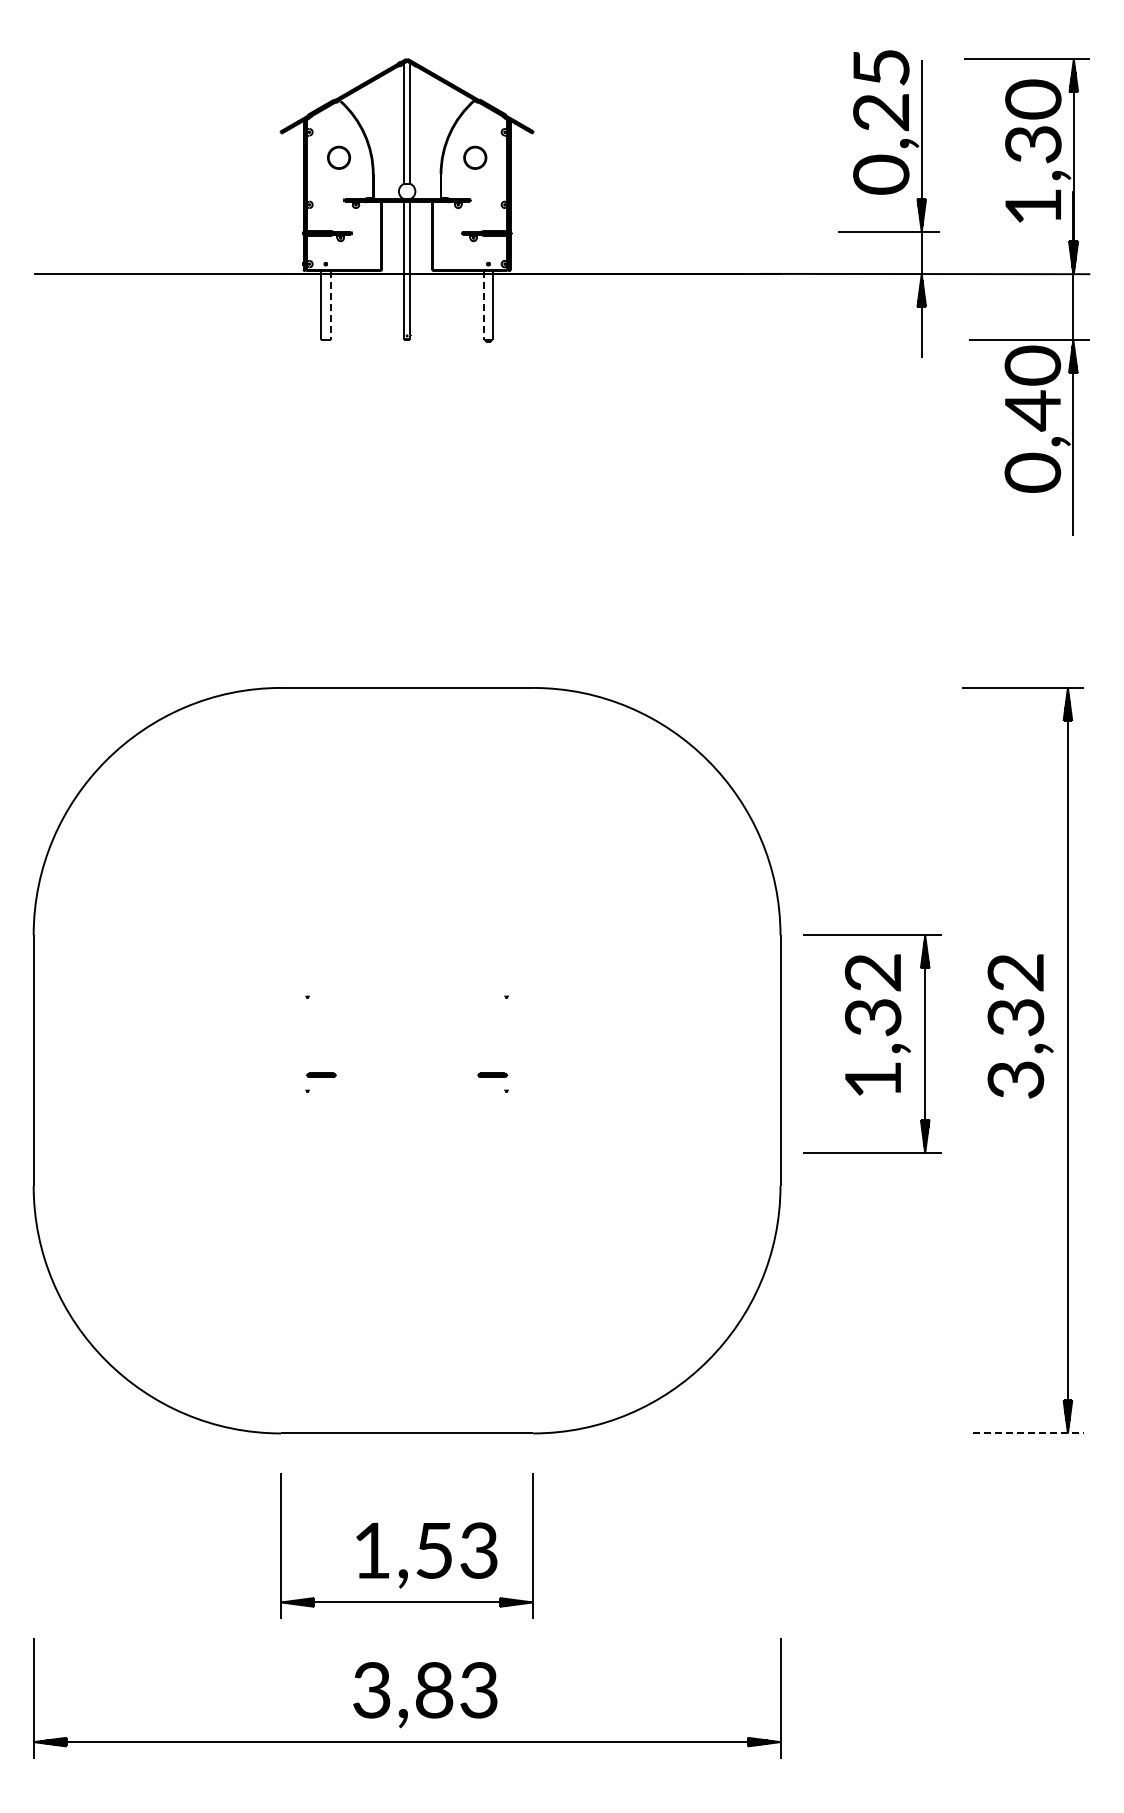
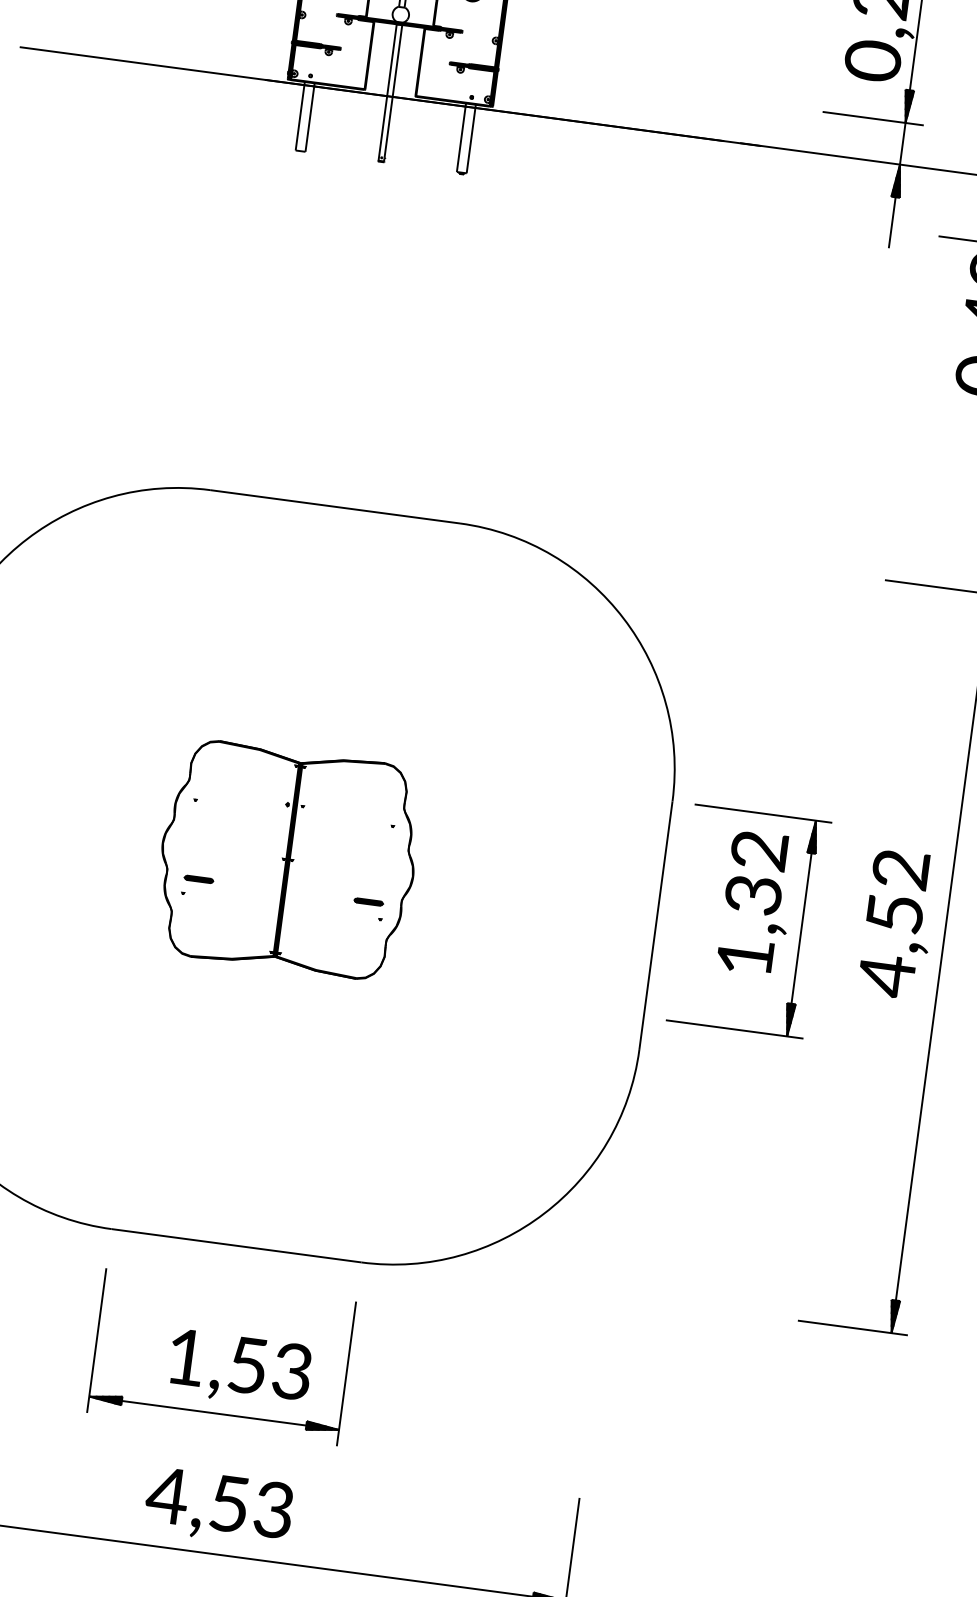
line: (330, 305) -> (309, 117), dashed -> solid
line: (483, 305) -> (461, 137), dashed -> solid
part: (406, 1043) -> (287, 859), added
text: (1015, 1050) -> (890, 946), 3,32 -> 4,52
line: (1028, 1433) -> (852, 1327), dashed -> solid
text: (401, 1690) -> (196, 1499), 3,83 -> 4,53

